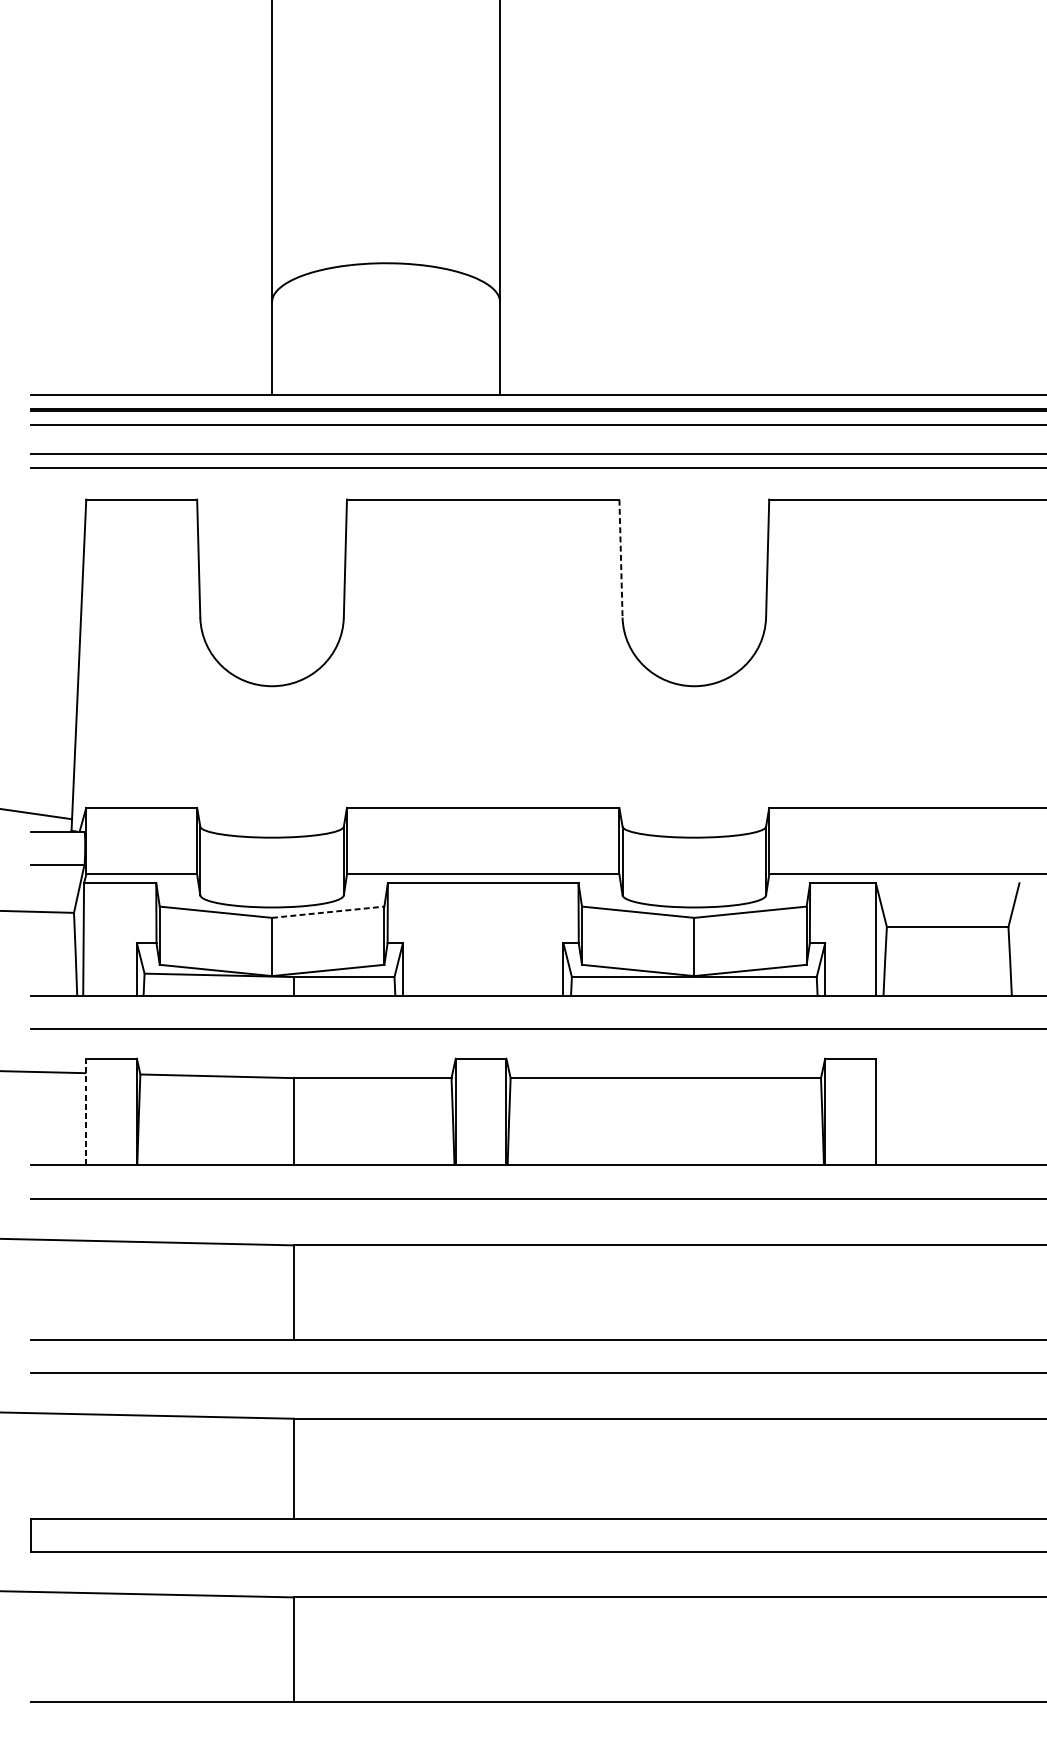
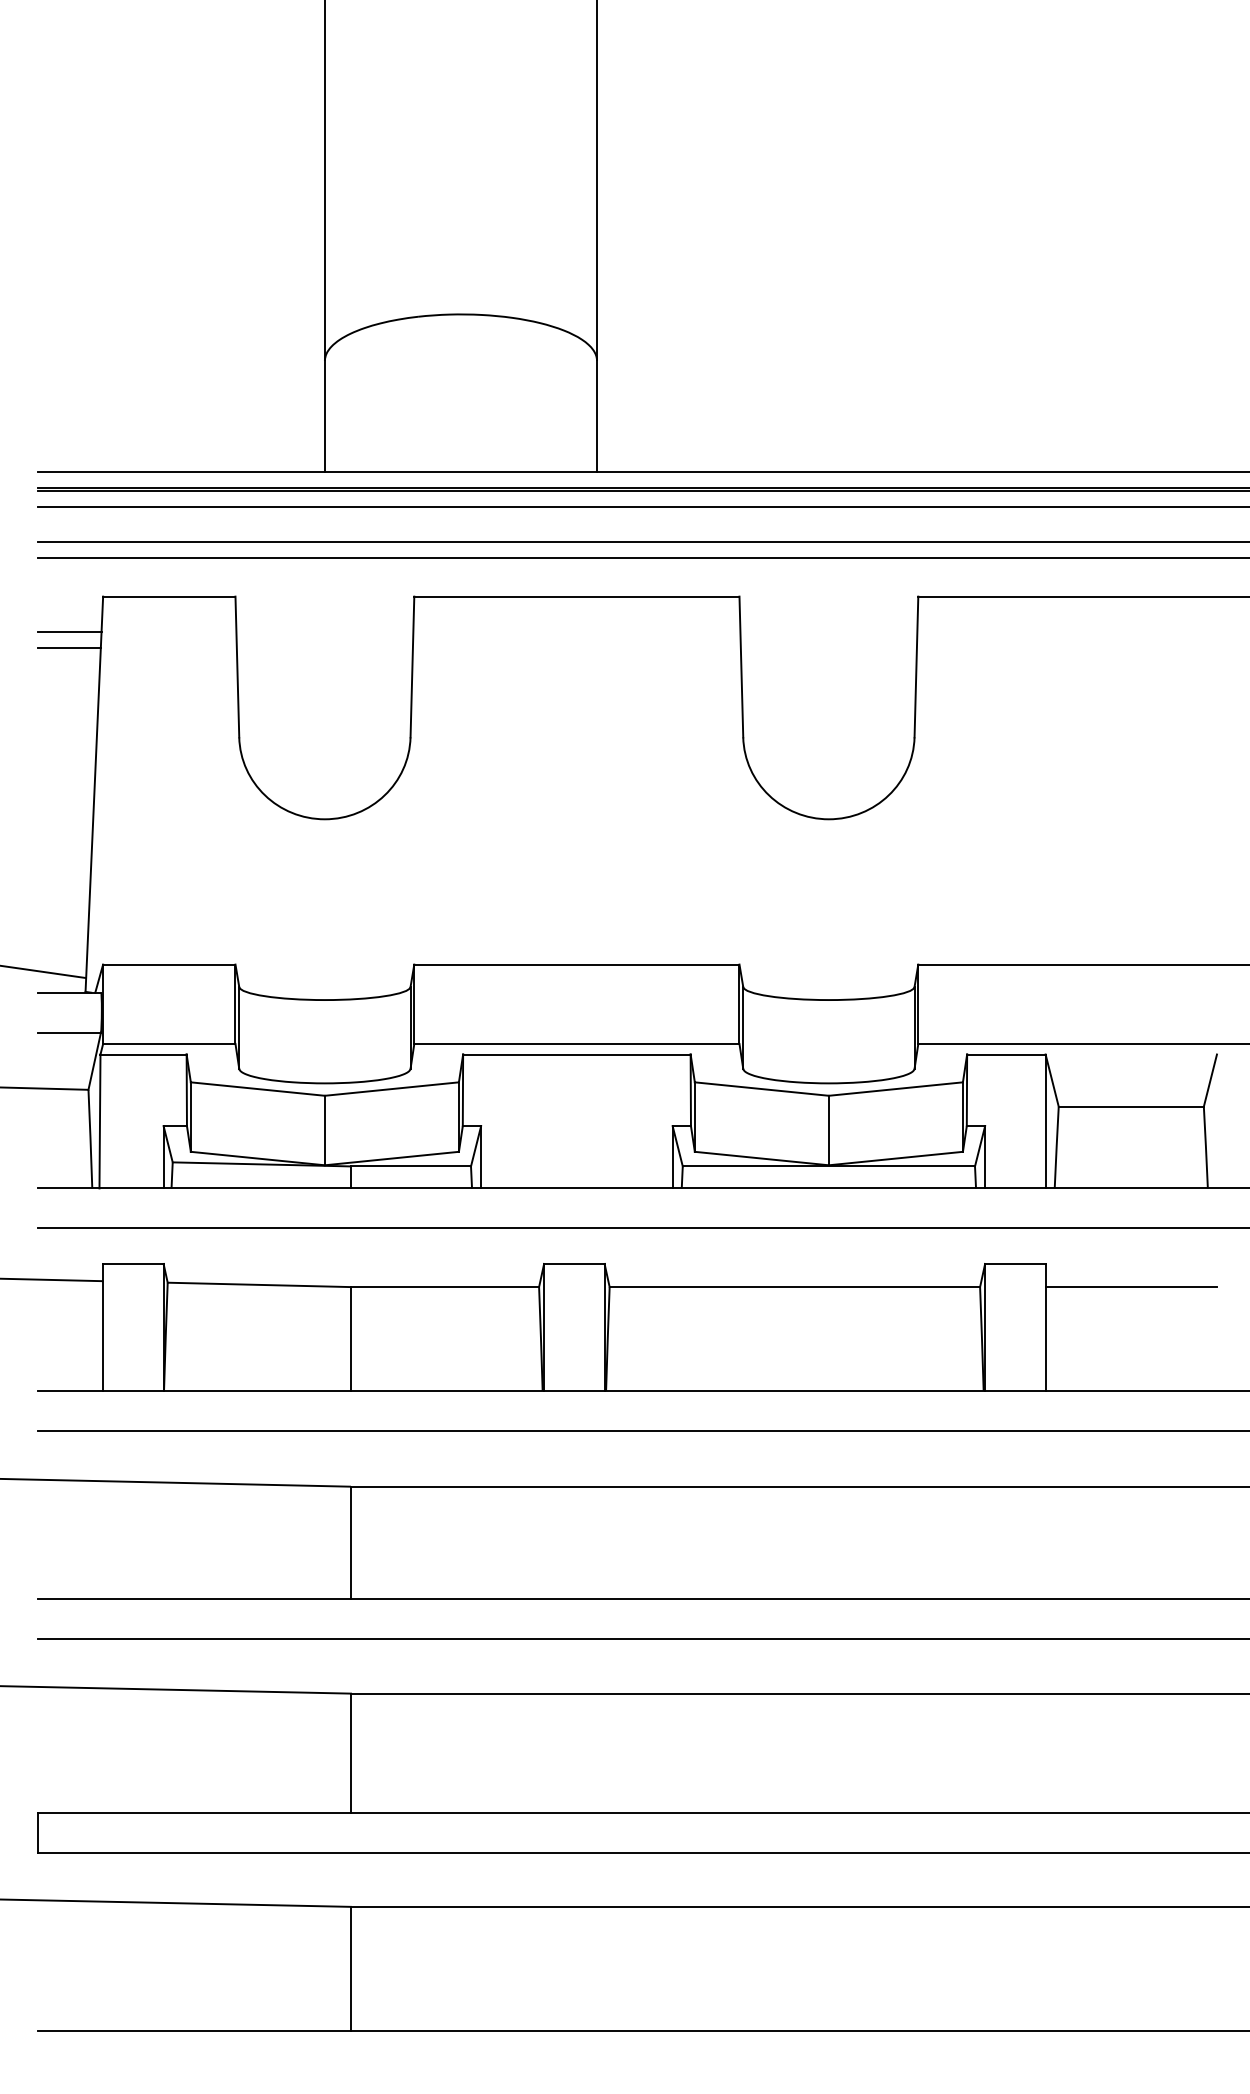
line: (58, 529) -> (69, 632), added
line: (58, 543) -> (69, 648), added
line: (621, 559) -> (741, 667), dashed -> solid
line: (328, 912) -> (392, 1089), dashed -> solid
line: (947, 1078) -> (1130, 1287), added
line: (86, 1112) -> (103, 1327), dashed -> solid

